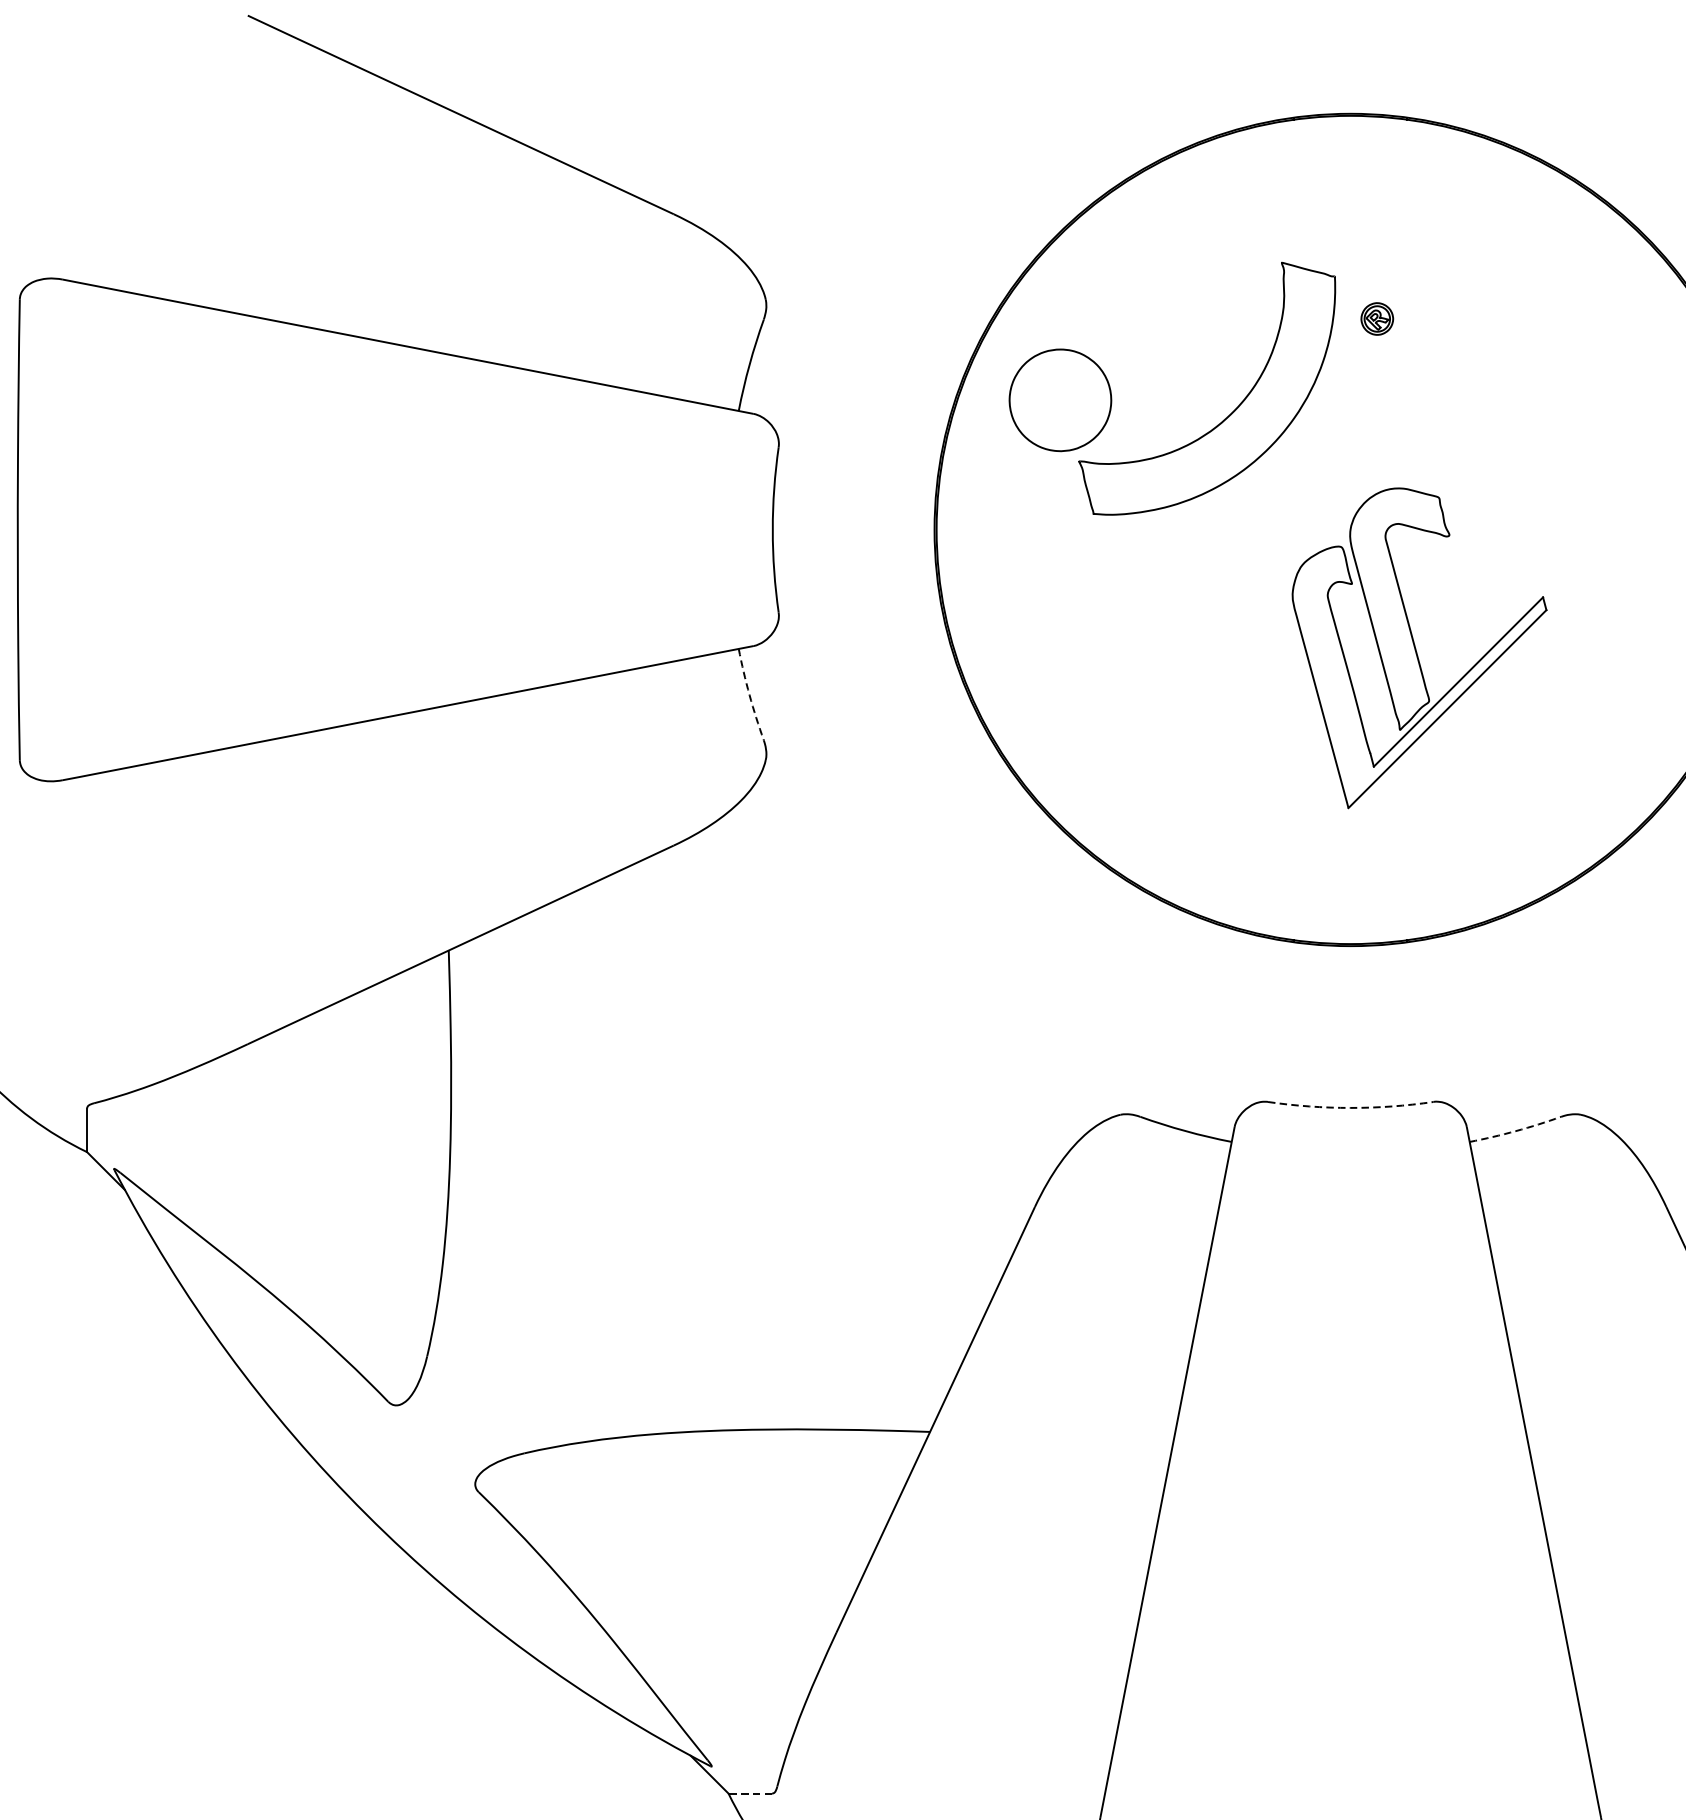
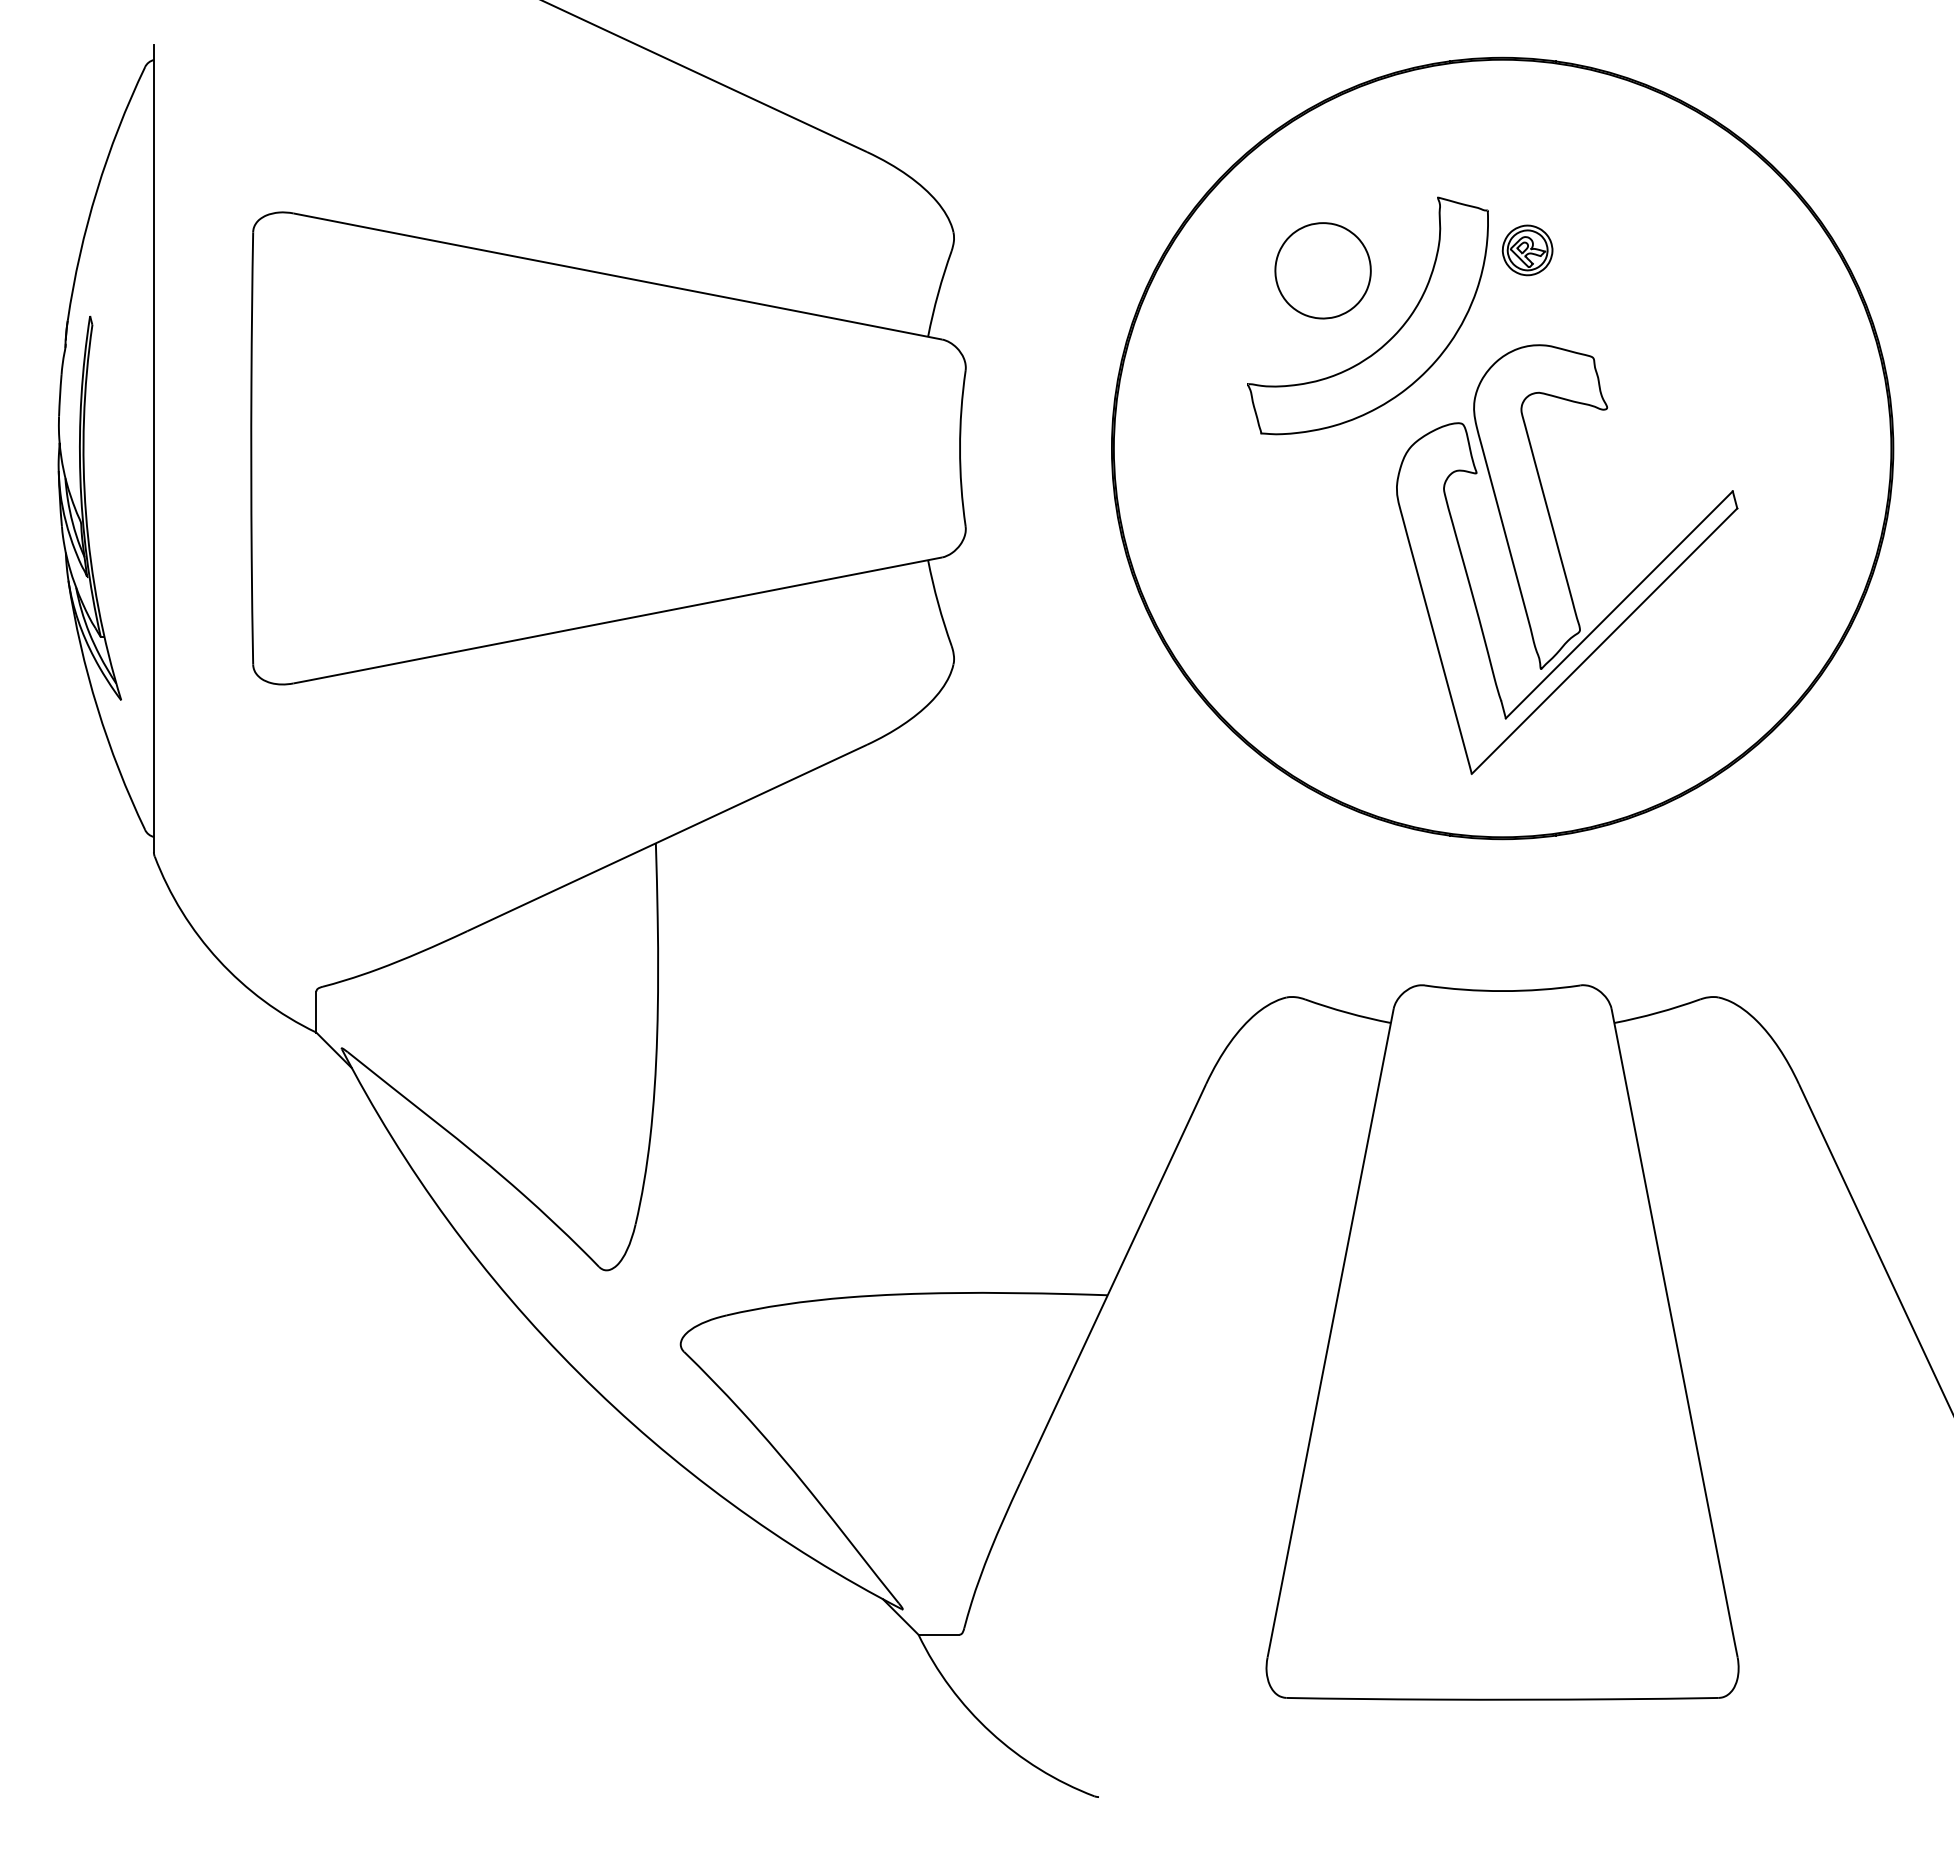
part: (1377, 319) -> (1527, 250), size x1.67
part: (1059, 400) -> (1322, 270), moved
part: (1419, 648) -> (1567, 559), size x1.43
arc: (749, 695) -> (938, 603), dashed -> solid
arc: (1350, 1108) -> (1502, 991), dashed -> solid
arc: (1515, 1130) -> (1657, 1012), dashed -> solid
line: (749, 1793) -> (938, 1634), dashed -> solid

